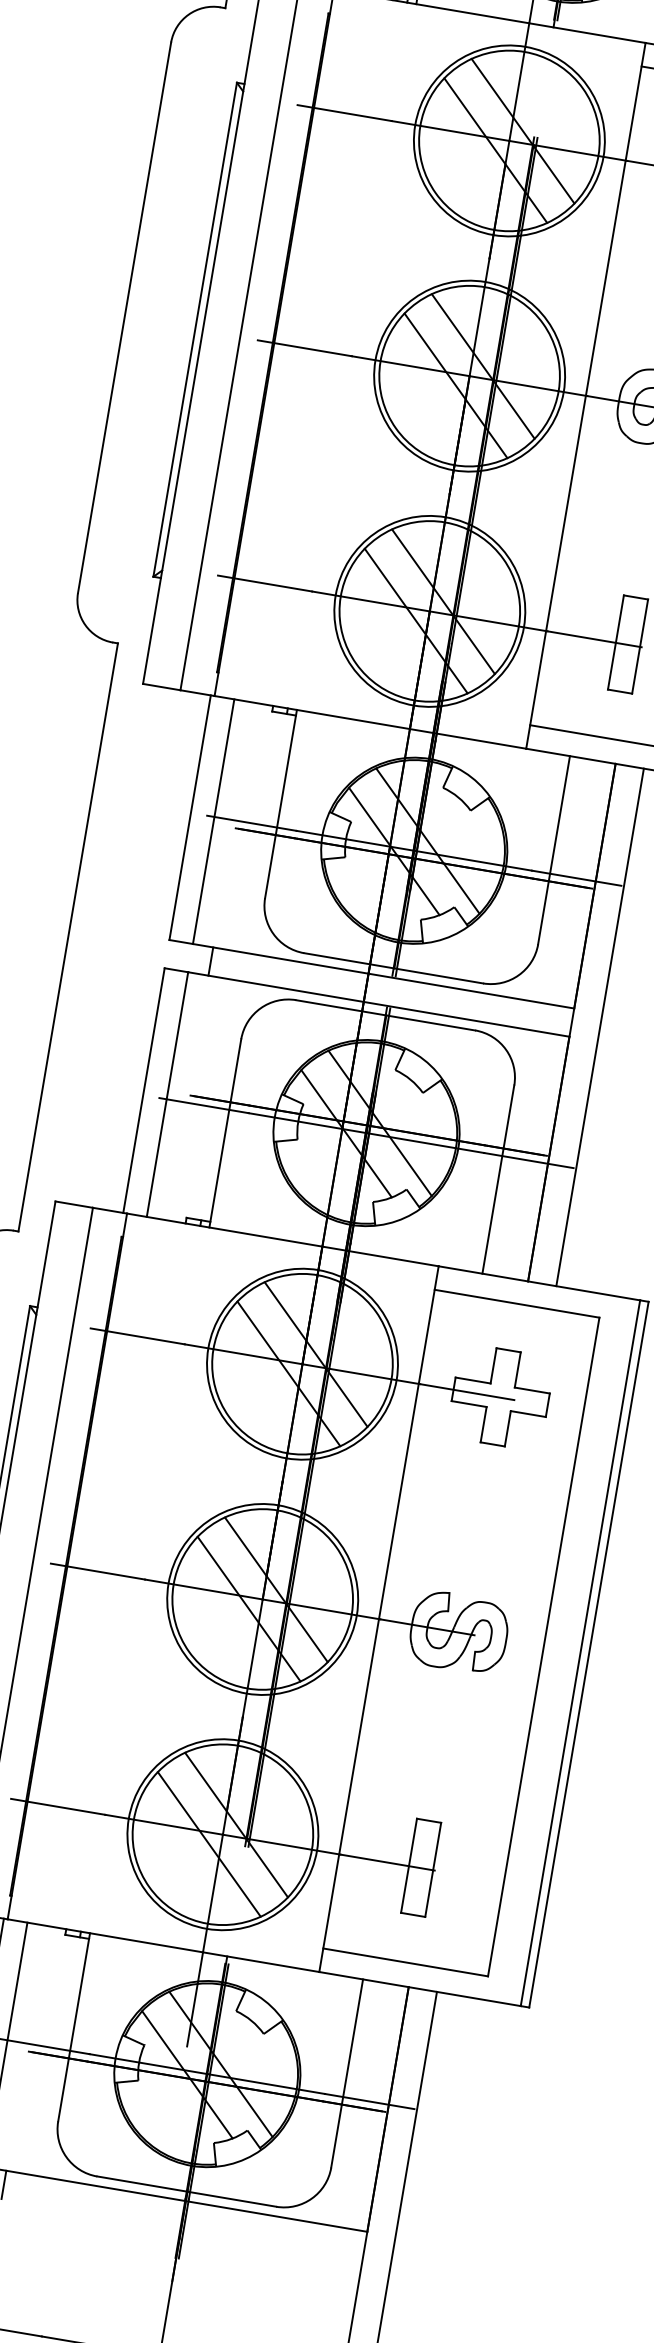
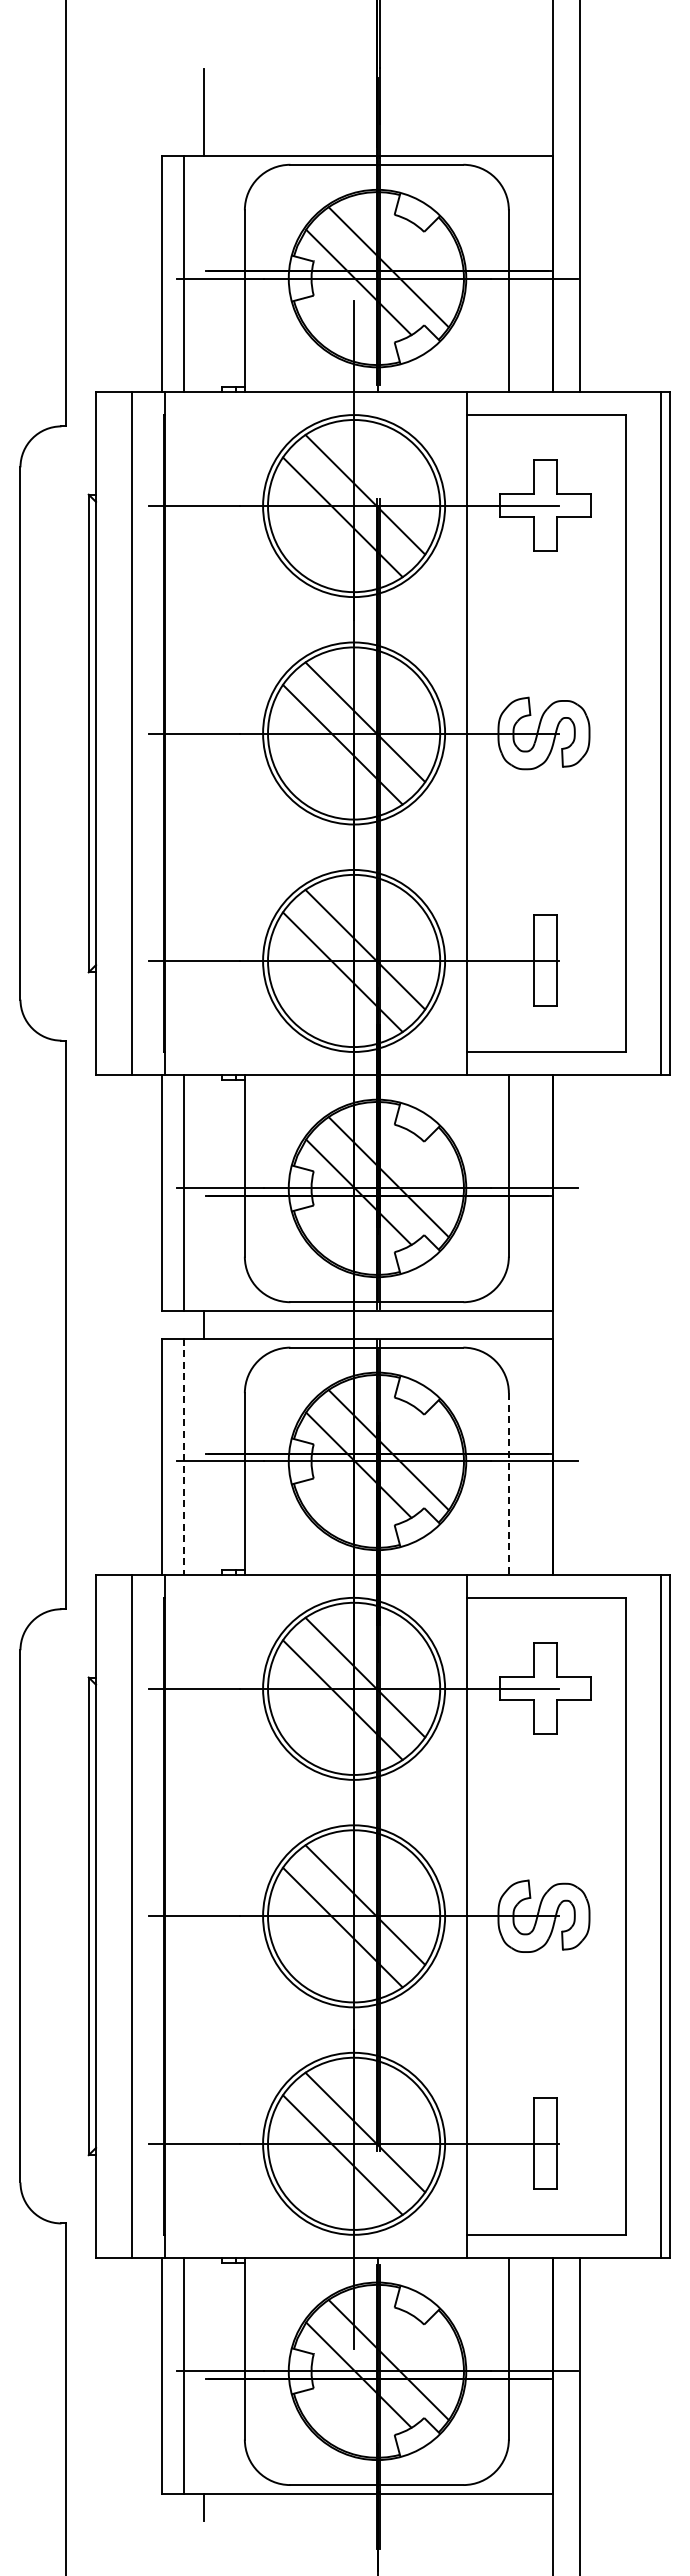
line: (600, 1026) -> (580, 1324), removed
line: (167, 1095) -> (184, 1457), solid -> dashed
line: (497, 1179) -> (508, 1484), solid -> dashed

